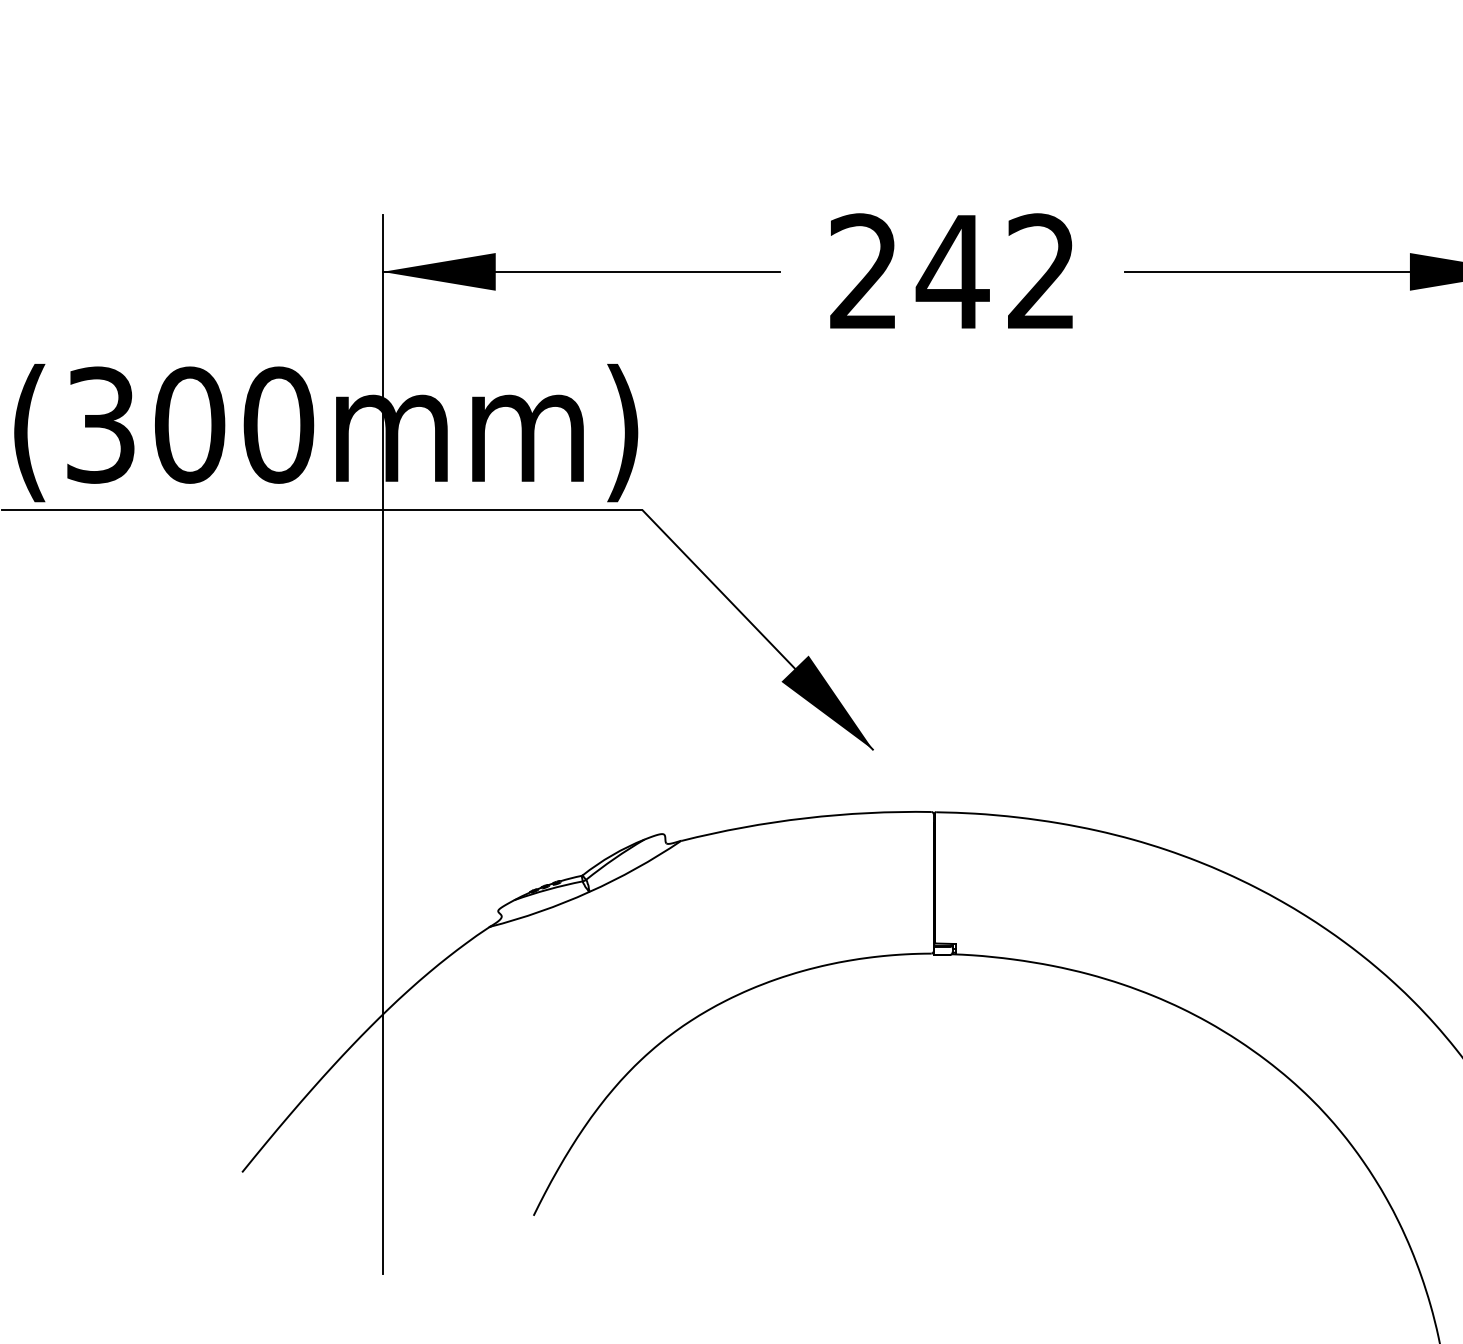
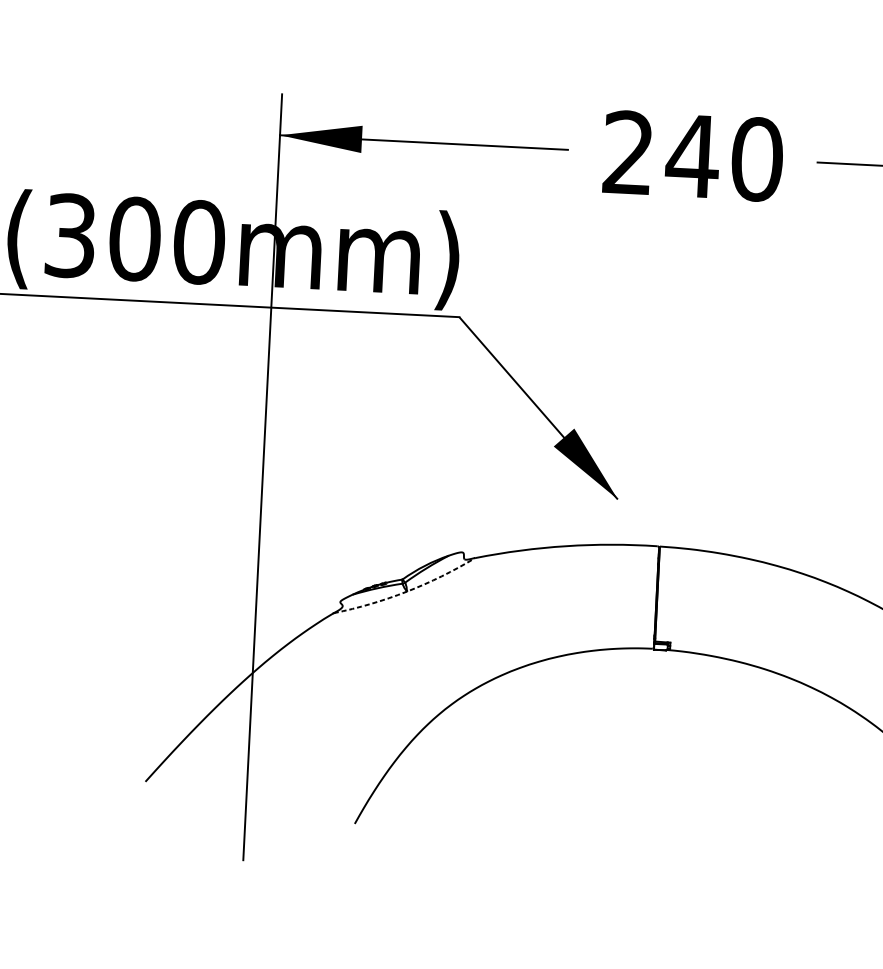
text: (1042, 271) -> (757, 159), 242 -> 240
arc: (589, 892) -> (407, 591), solid -> dashed

